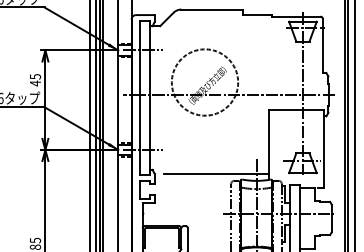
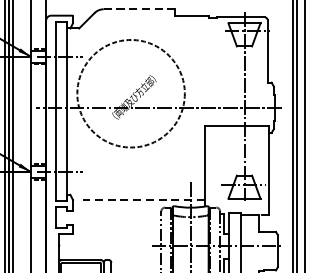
line: (212, 9) -> (139, 9), solid -> dashed
circle: (204, 82) -> (130, 93), size x1.4
line: (215, 174) -> (143, 200), solid -> dashed

